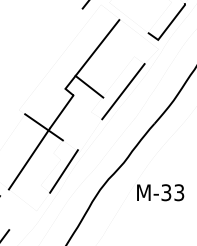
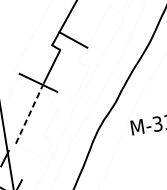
line: (123, 91) -> (104, 39), removed
line: (29, 159) -> (30, 113), solid -> dashed
line: (63, 171) -> (62, 119), removed

